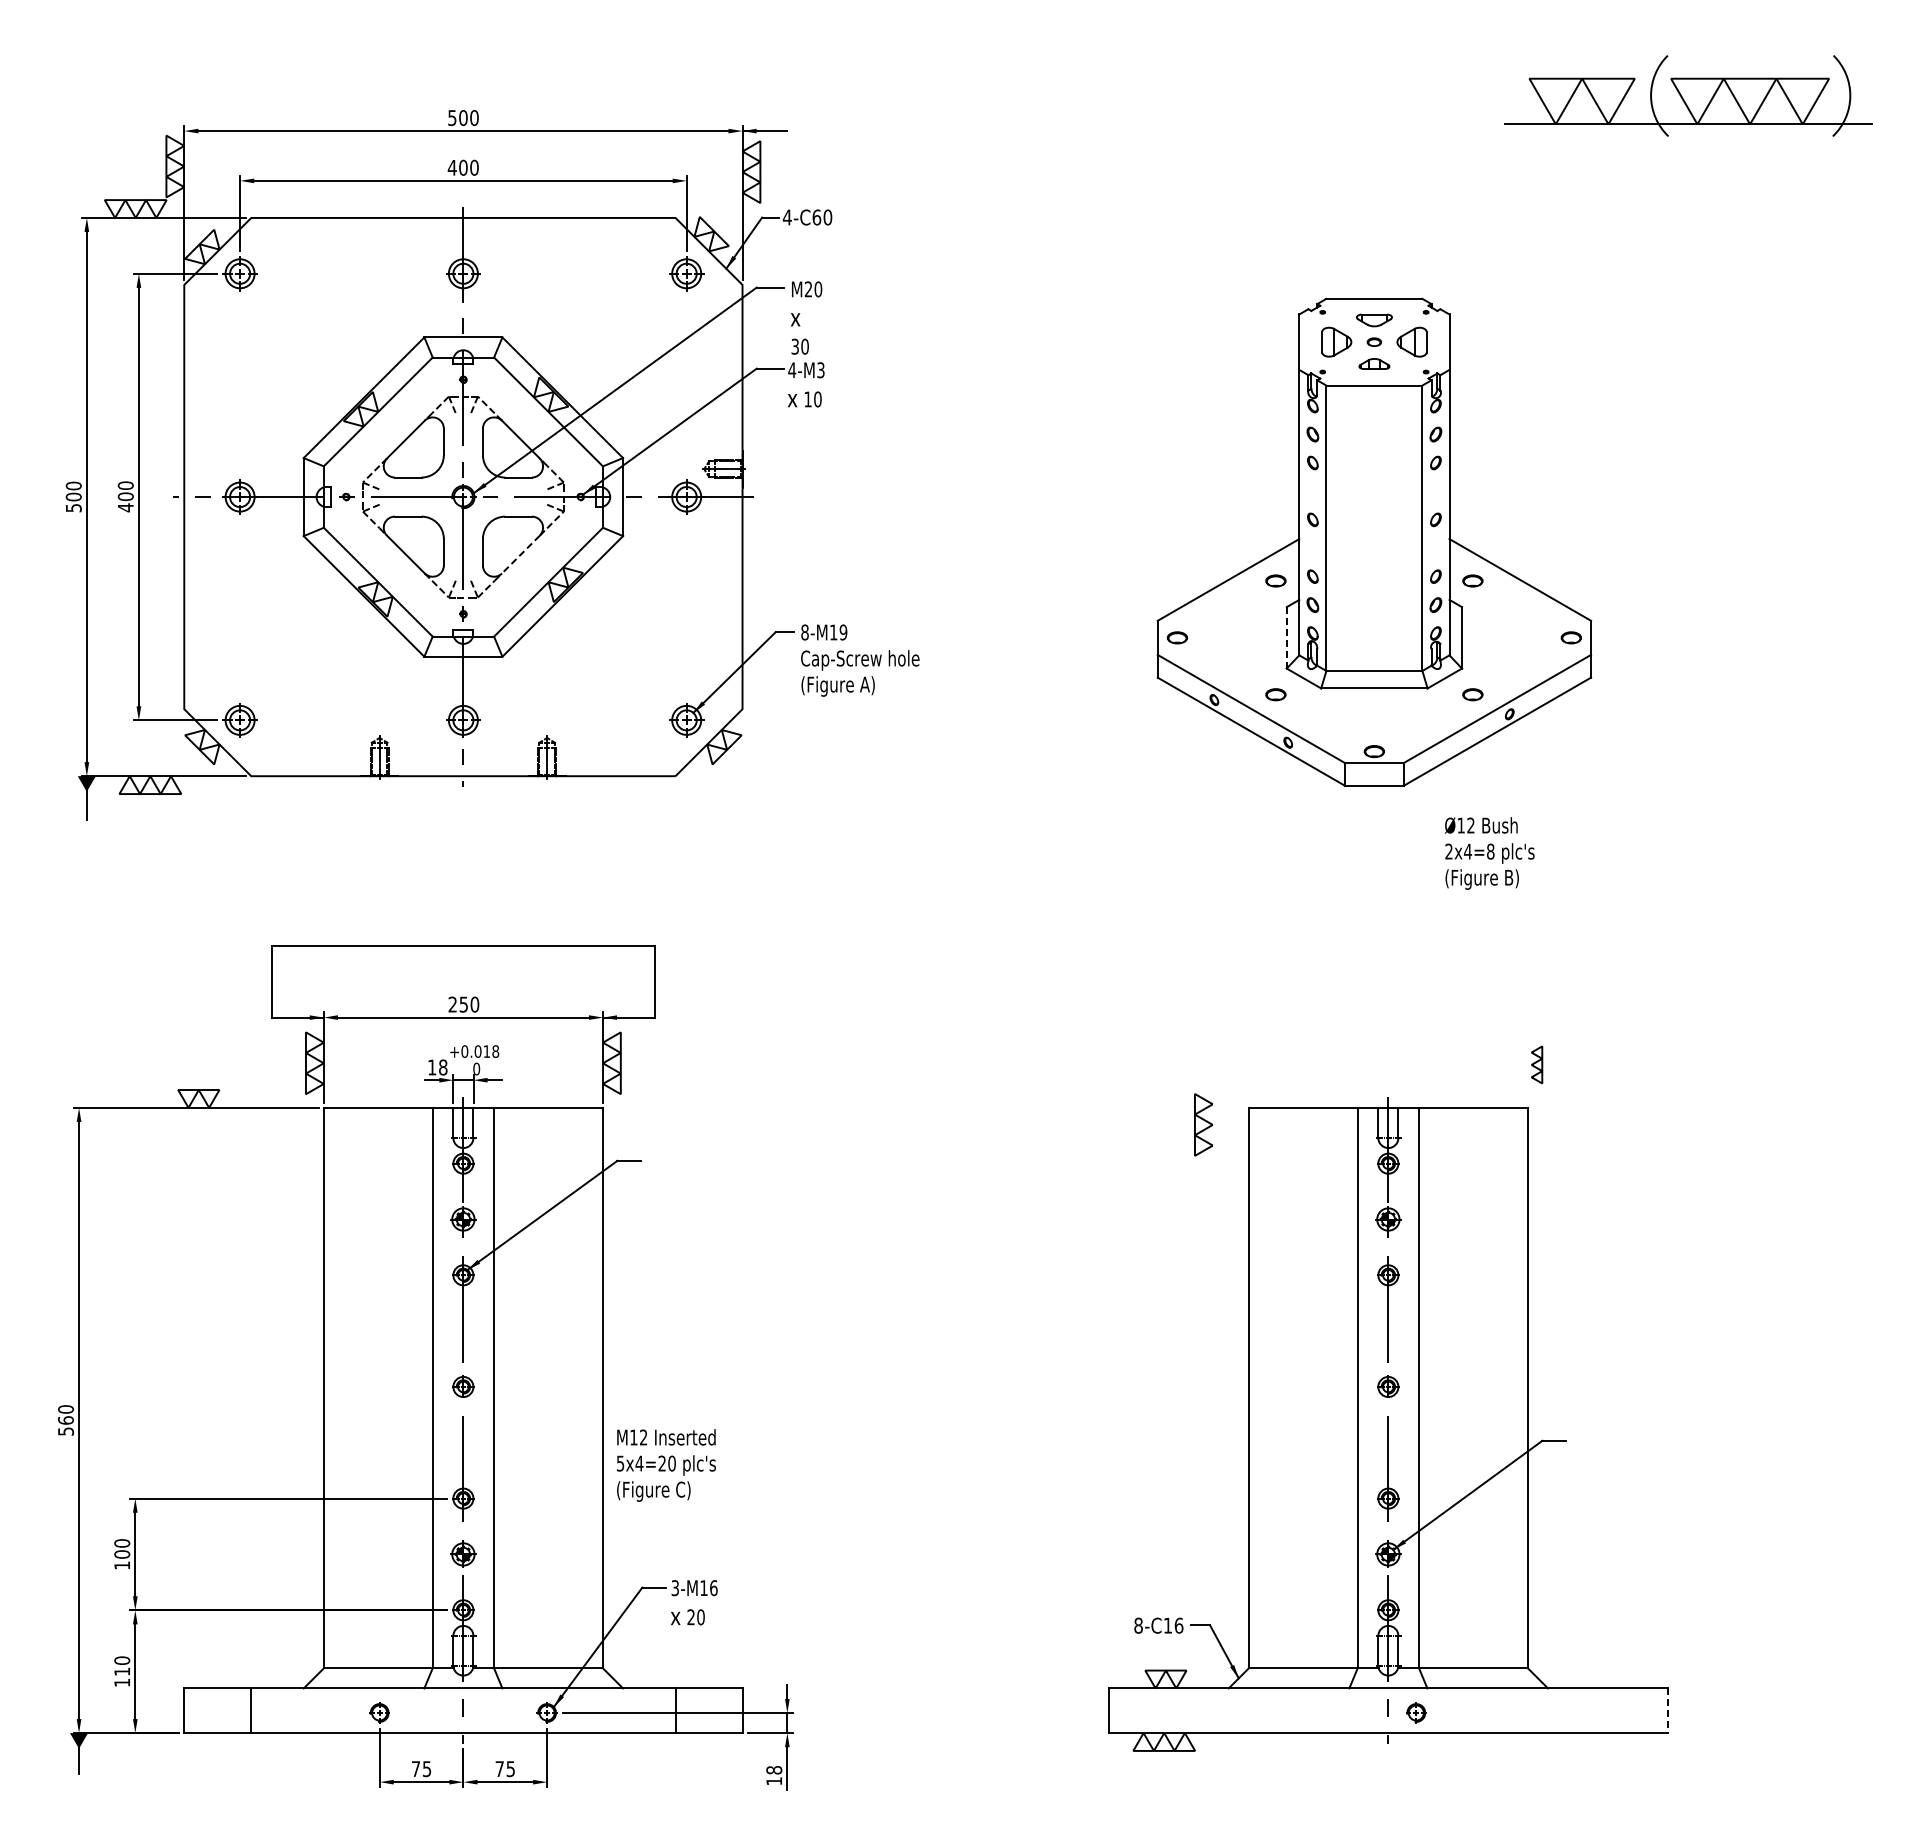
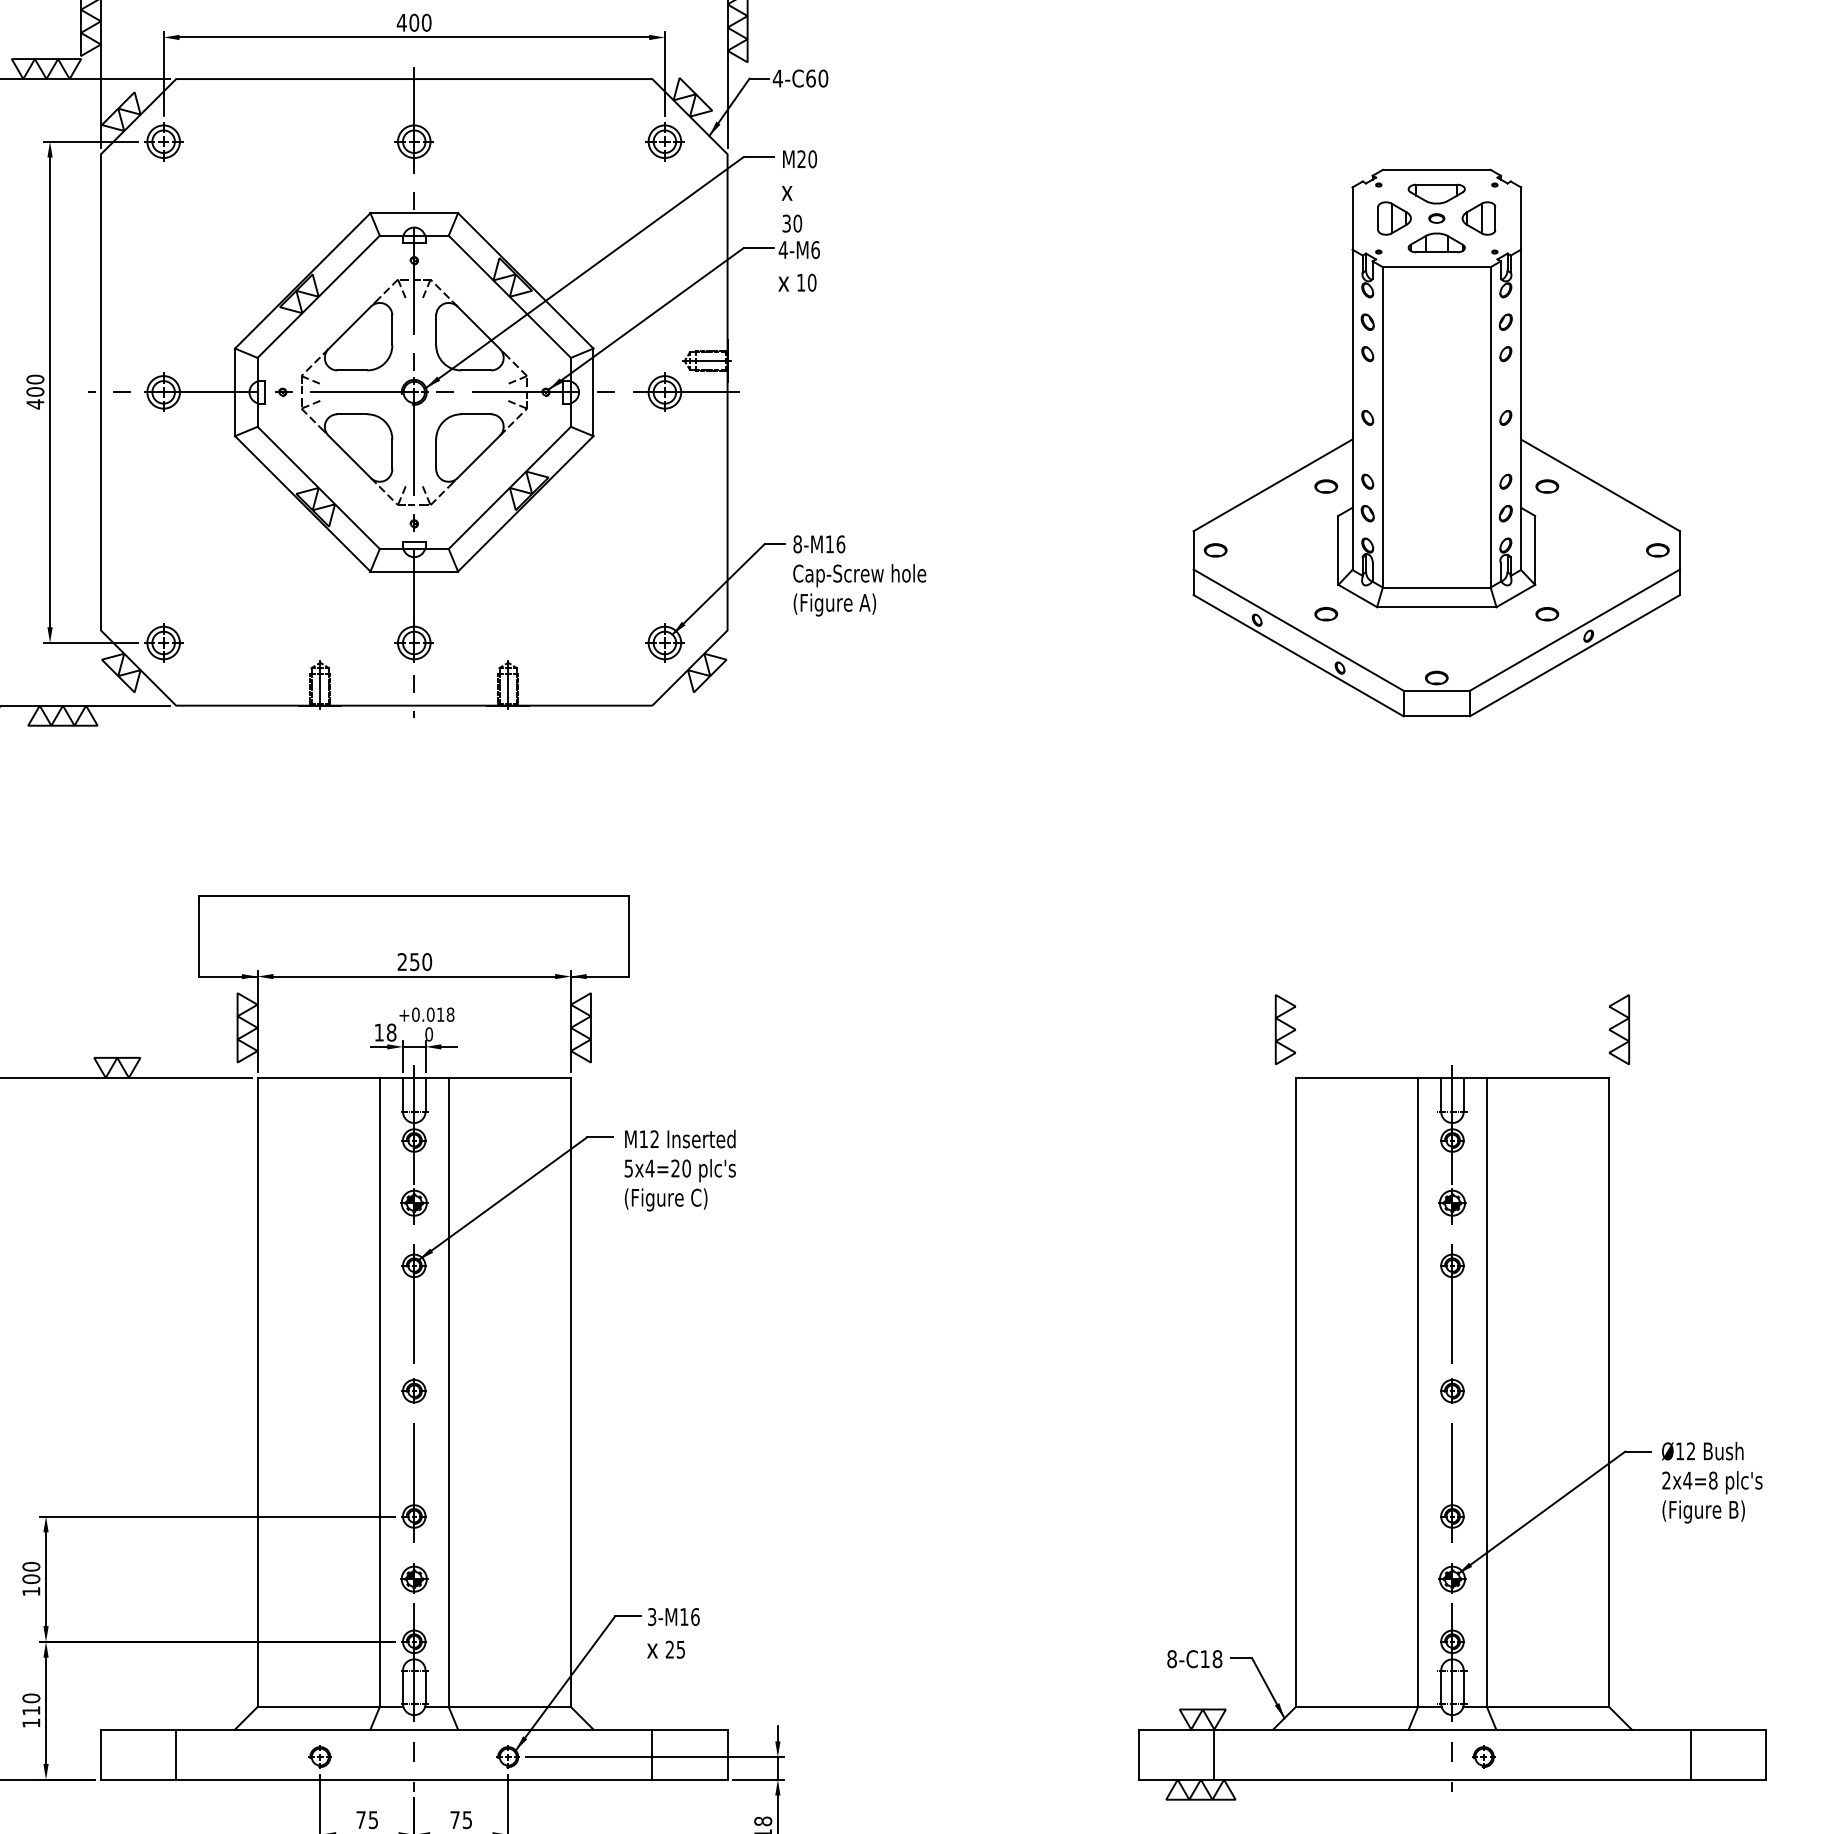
part: (1374, 320) -> (1436, 194), size x1.43
part: (1374, 363) -> (1436, 242), size x1.67
text: (820, 370) -> (815, 250), 4-M3 -> 4-M6
line: (520, 554) -> (478, 456), dashed -> solid
text: (843, 632) -> (840, 544), 8-M19 -> 8-M16
line: (1286, 637) -> (1338, 549), dashed -> solid
text: (1489, 853) -> (1711, 1482), moved
part: (1536, 1064) -> (1618, 1029), size x1.67
part: (1203, 1124) -> (1285, 1029), moved
text: (666, 1465) -> (680, 1170), moved
text: (700, 1617) -> (680, 1649), 20 -> 25
text: (1178, 1625) -> (1216, 1658), 8-C16 -> 8-C18
line: (1176, 1710) -> (1214, 1754), added
line: (1600, 1710) -> (1690, 1754), added
line: (1667, 1711) -> (1765, 1755), dashed -> solid

